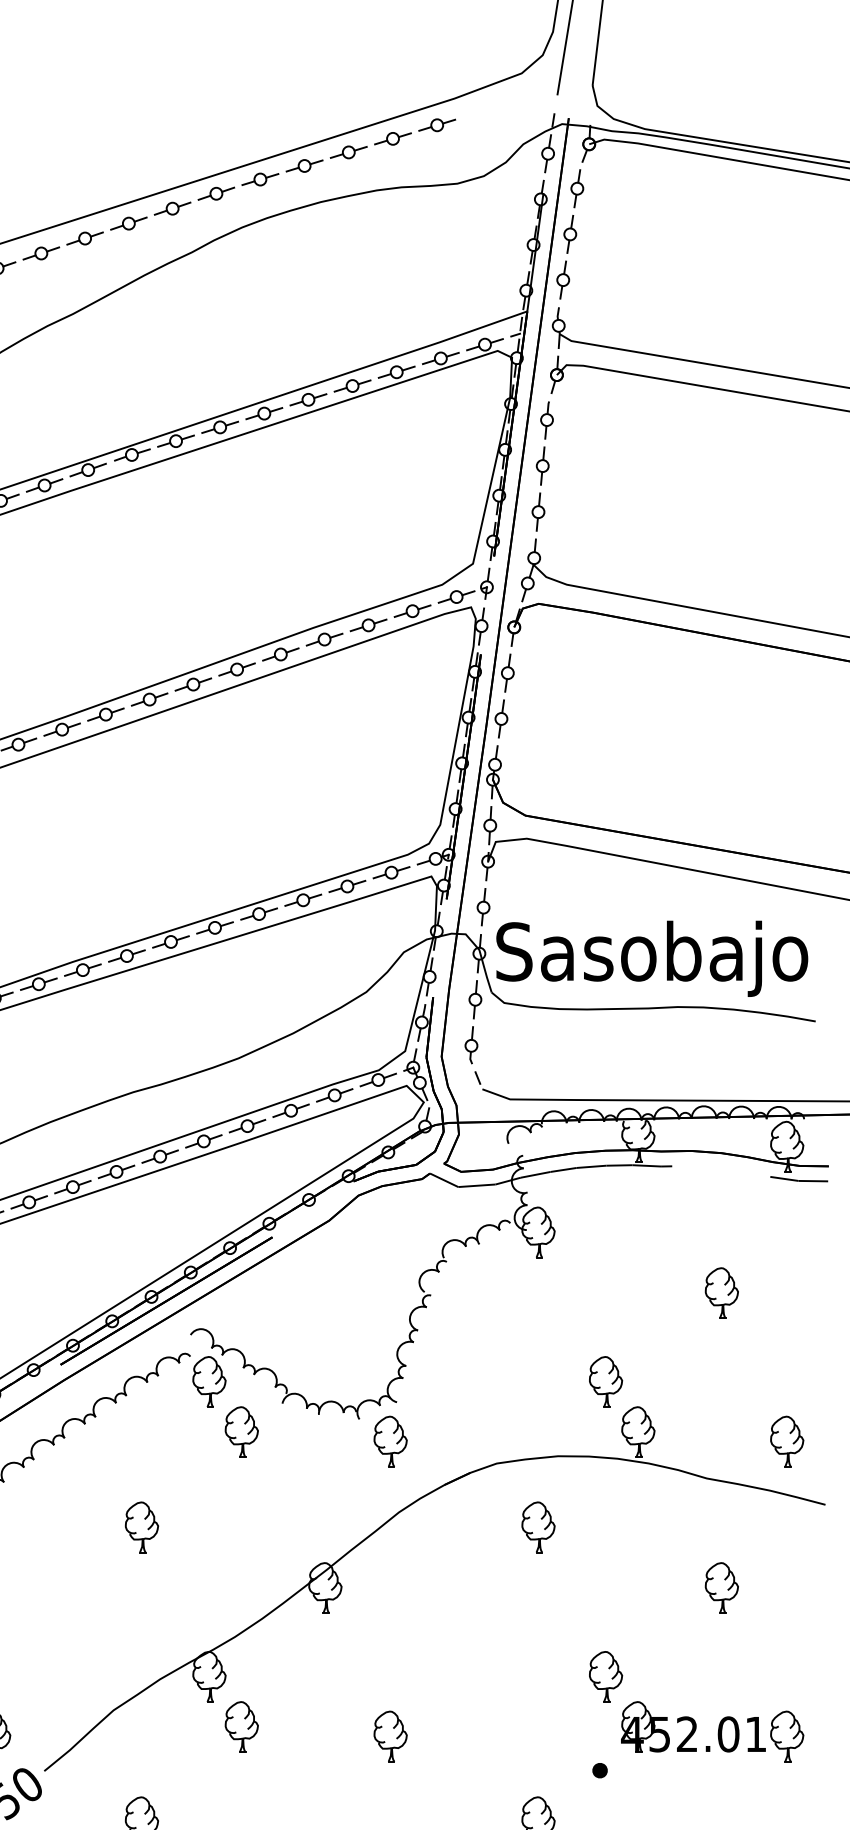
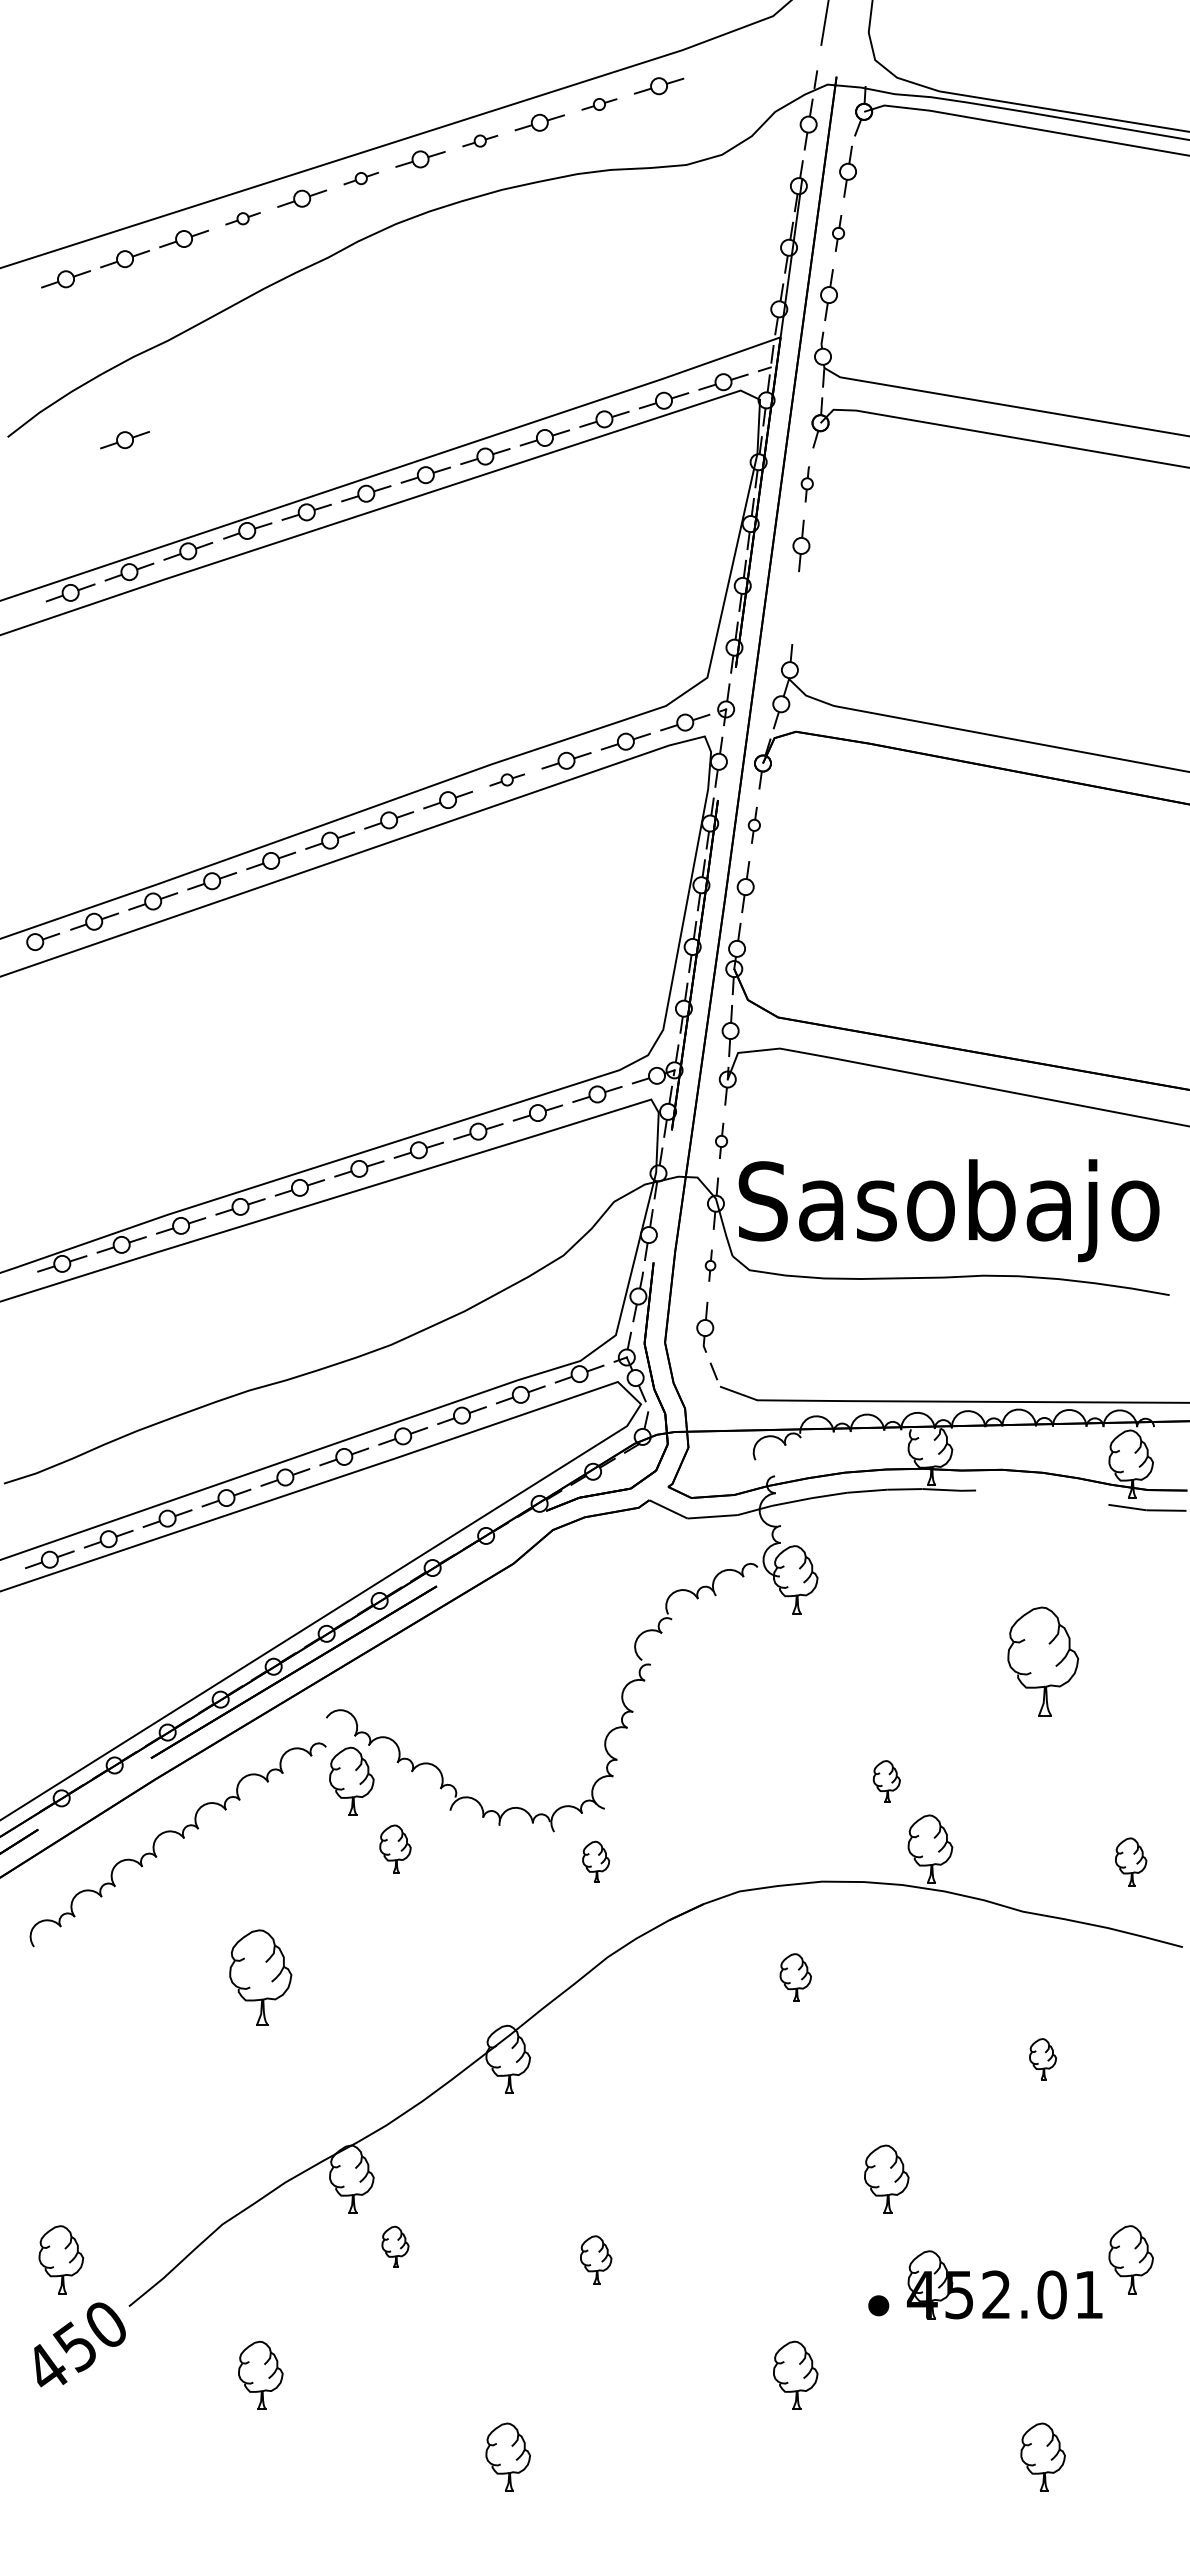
part: (393, 138) -> (599, 104), size x0.7
part: (304, 165) -> (480, 140), size x0.7
part: (216, 193) -> (361, 178), size x0.7
part: (128, 223) -> (242, 218), size x0.7
part: (570, 234) -> (838, 233), size x0.7
part: (40, 387) -> (124, 440), added
part: (547, 419) -> (807, 483), size x0.7
part: (538, 512) -> (795, 608), removed
part: (324, 639) -> (507, 779), size x0.7
part: (507, 673) -> (754, 825), size x0.7
part: (483, 906) -> (721, 1140), size x0.7
part: (475, 999) -> (710, 1265), size x0.6
part: (721, 1293) -> (1042, 1661), size x1.6
part: (605, 1381) -> (886, 1780), size x0.6
part: (241, 1431) -> (395, 1848), size x0.7
part: (390, 1441) -> (595, 1861), size x0.6
part: (786, 1441) -> (1130, 1861), size x0.7
part: (141, 1527) -> (260, 1977), size x1.4
part: (538, 1527) -> (795, 1977), size x0.7
part: (721, 1587) -> (1042, 2058), size x0.6
part: (241, 1726) -> (395, 2246), size x0.6
part: (693, 1726) -> (1004, 2284), moved
part: (390, 1736) -> (595, 2259), size x0.7

